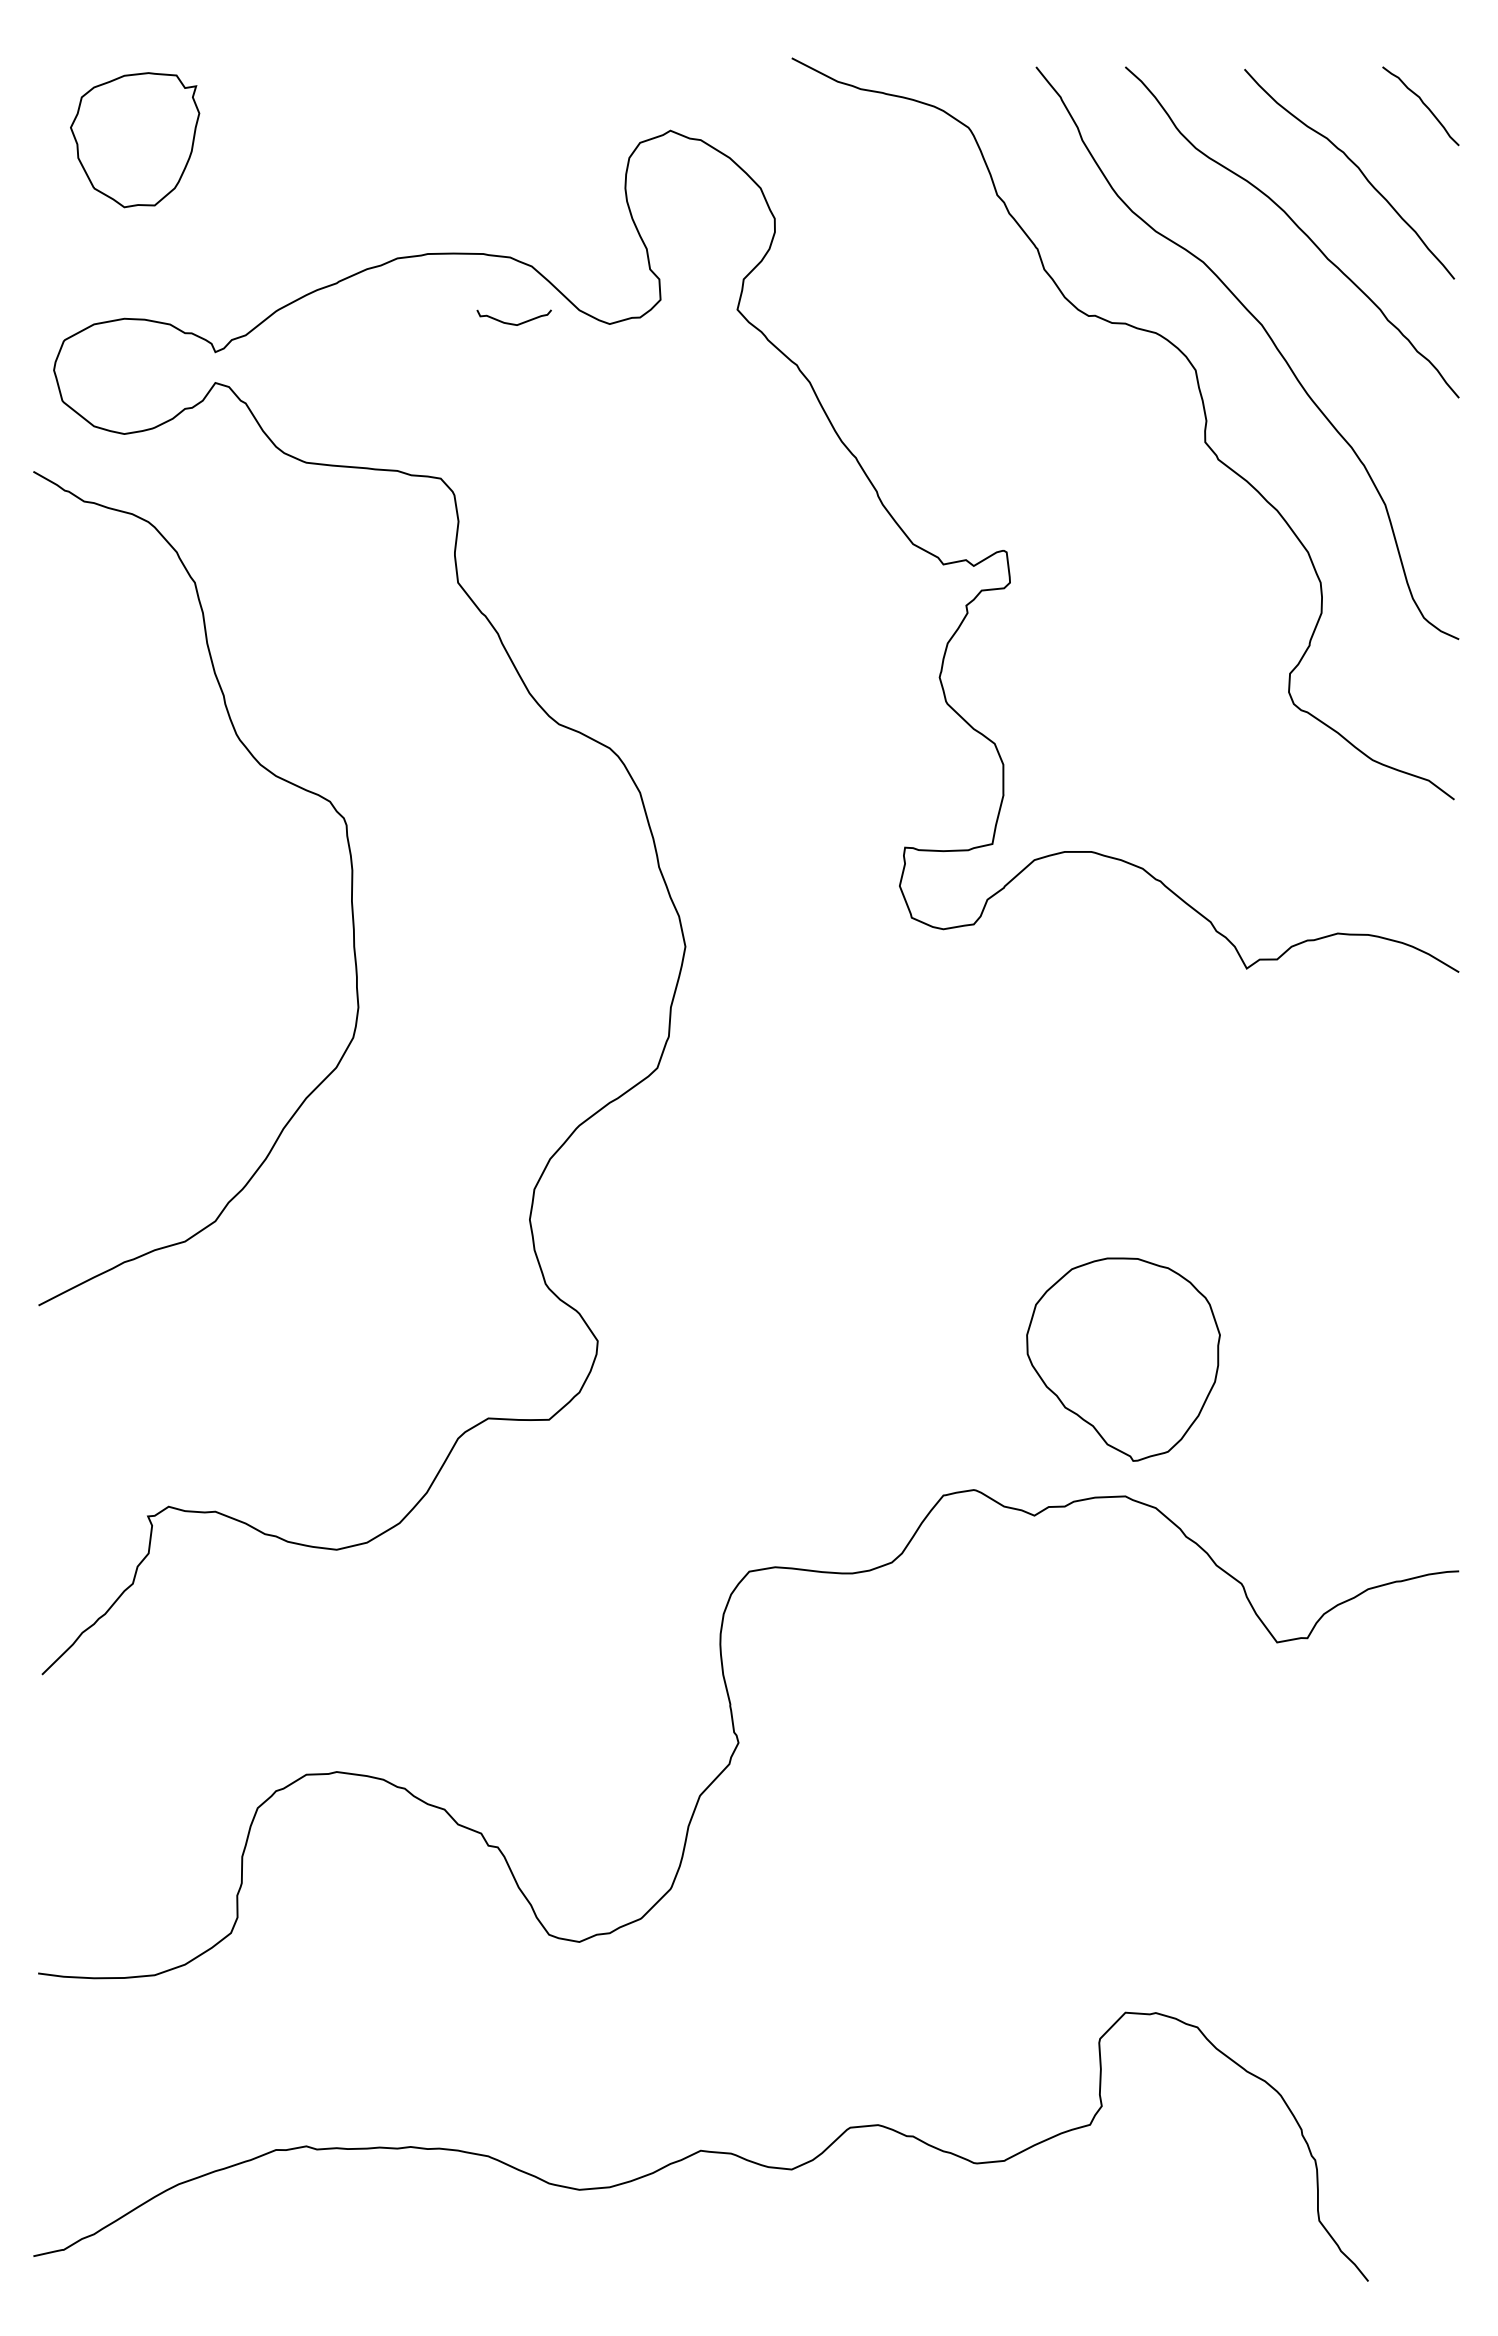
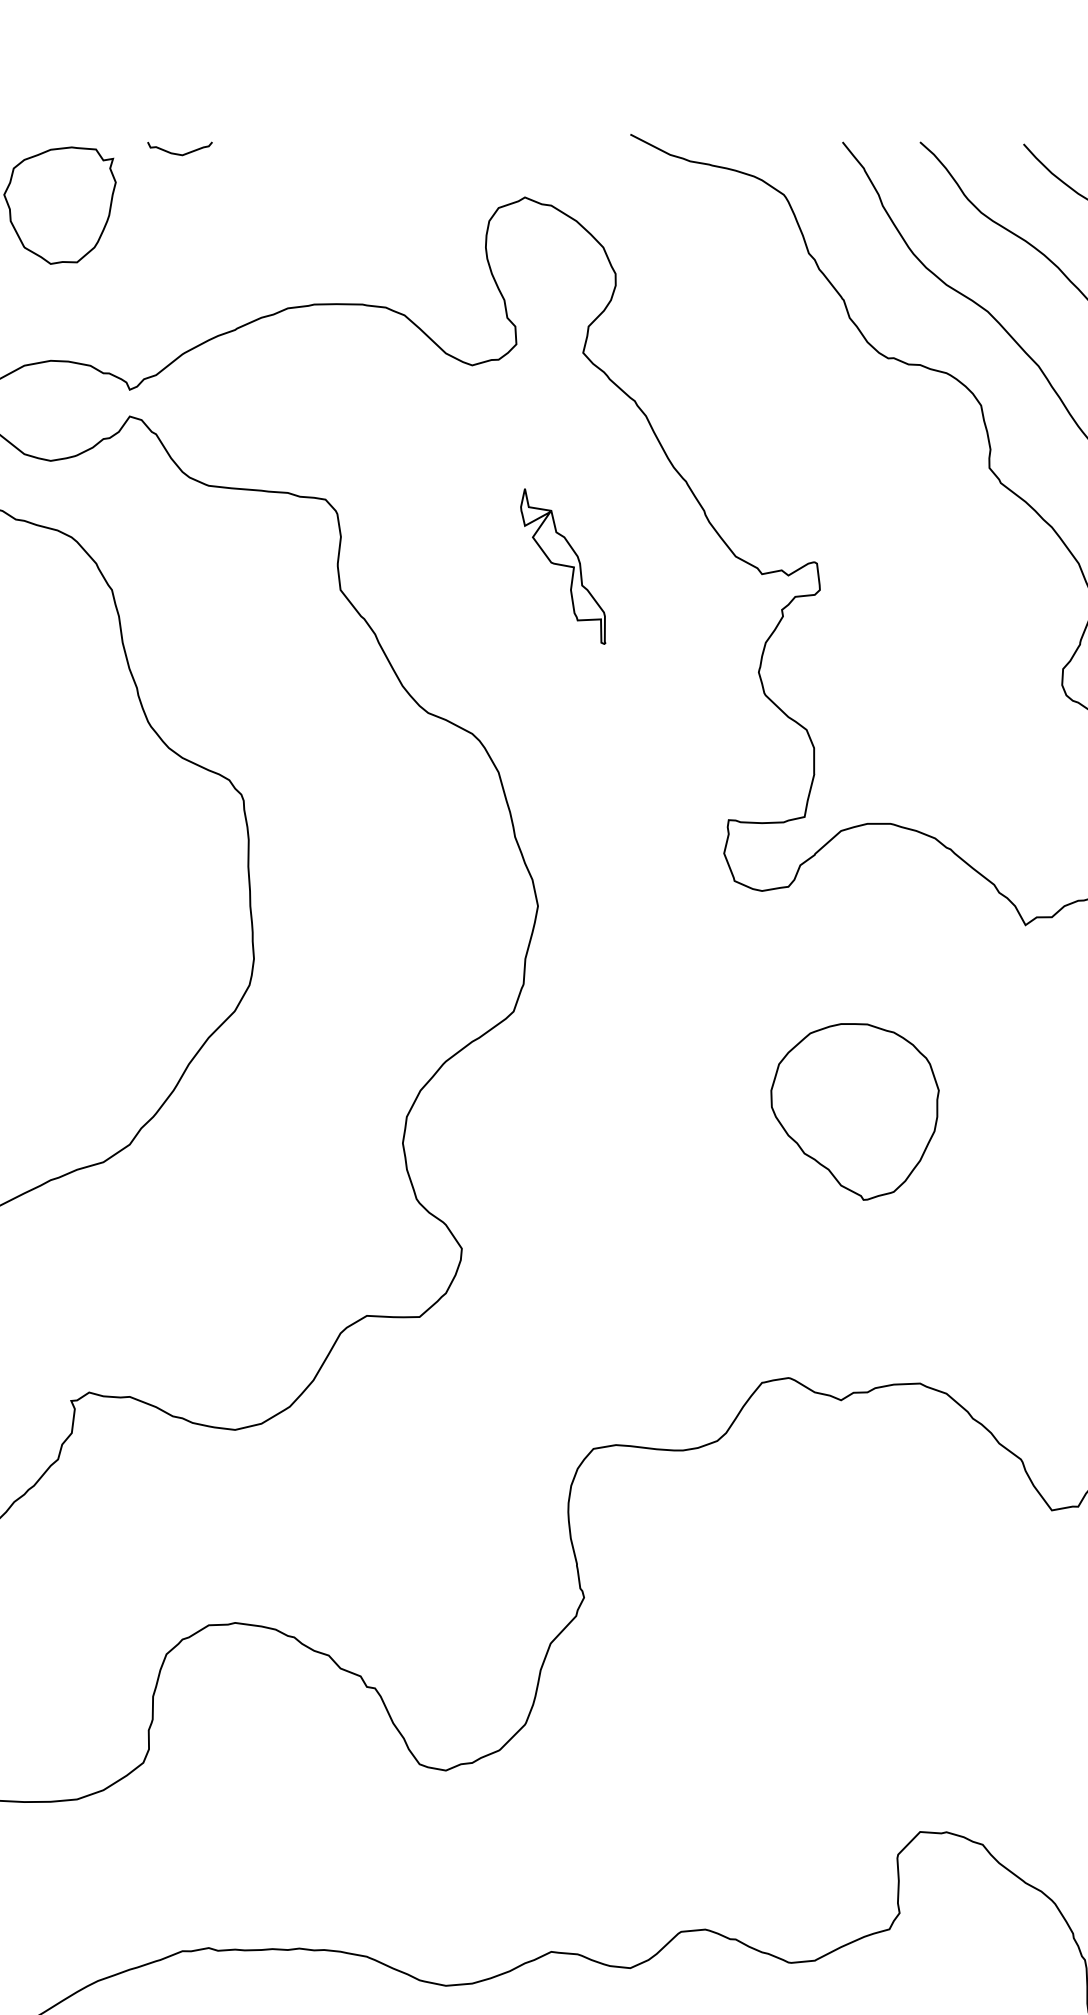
curve: (513, 323) -> (179, 153), moved
part: (714, 555) -> (563, 566), added
part: (1123, 1359) -> (855, 1111), moved

